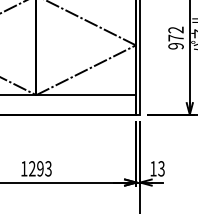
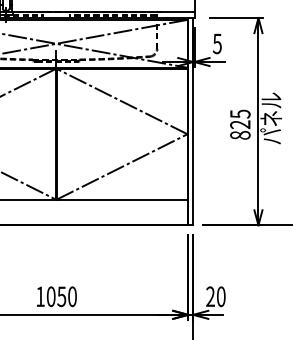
text: (176, 37) -> (240, 124), 972 -> 825
text: (40, 168) -> (61, 296), 1293 -> 1050
text: (157, 168) -> (215, 296), 13 -> 20

